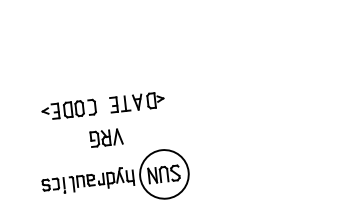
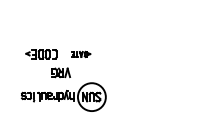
part: (138, 102) -> (81, 54), size x0.6

